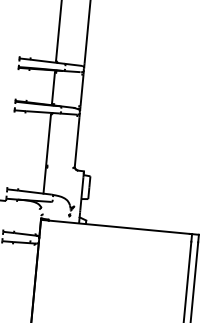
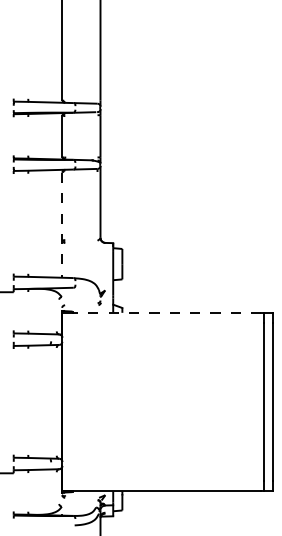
line: (47, 154) -> (62, 225), solid -> dashed
line: (118, 226) -> (166, 312), solid -> dashed

